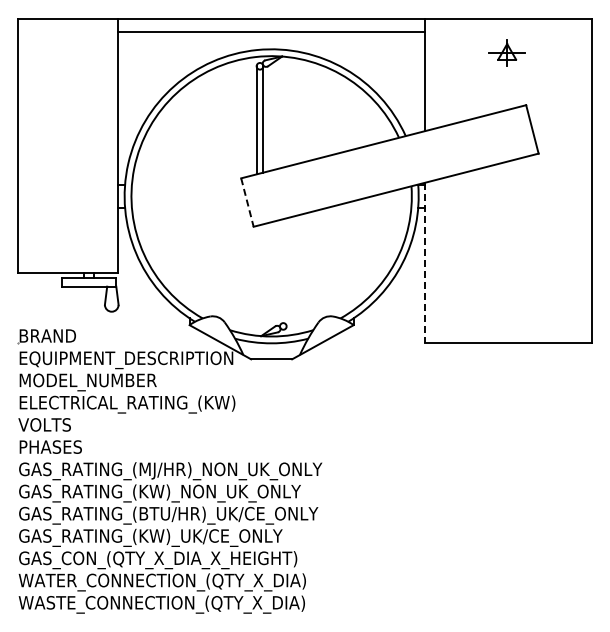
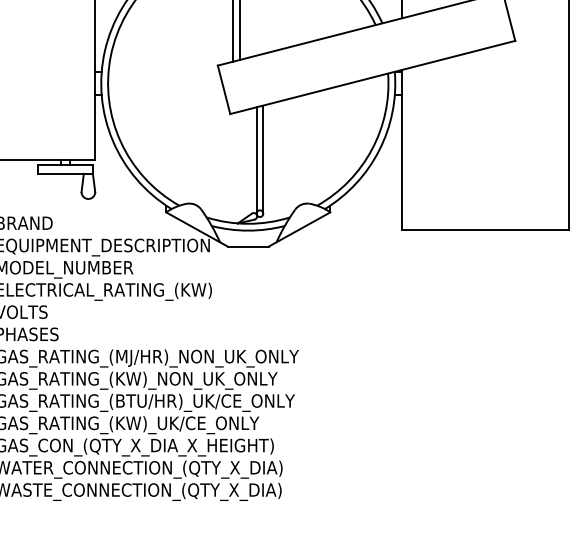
line: (247, 203) -> (224, 90), dashed -> solid
line: (425, 262) -> (402, 149), dashed -> solid
line: (286, 272) -> (263, 159), added
line: (279, 273) -> (256, 160), added

